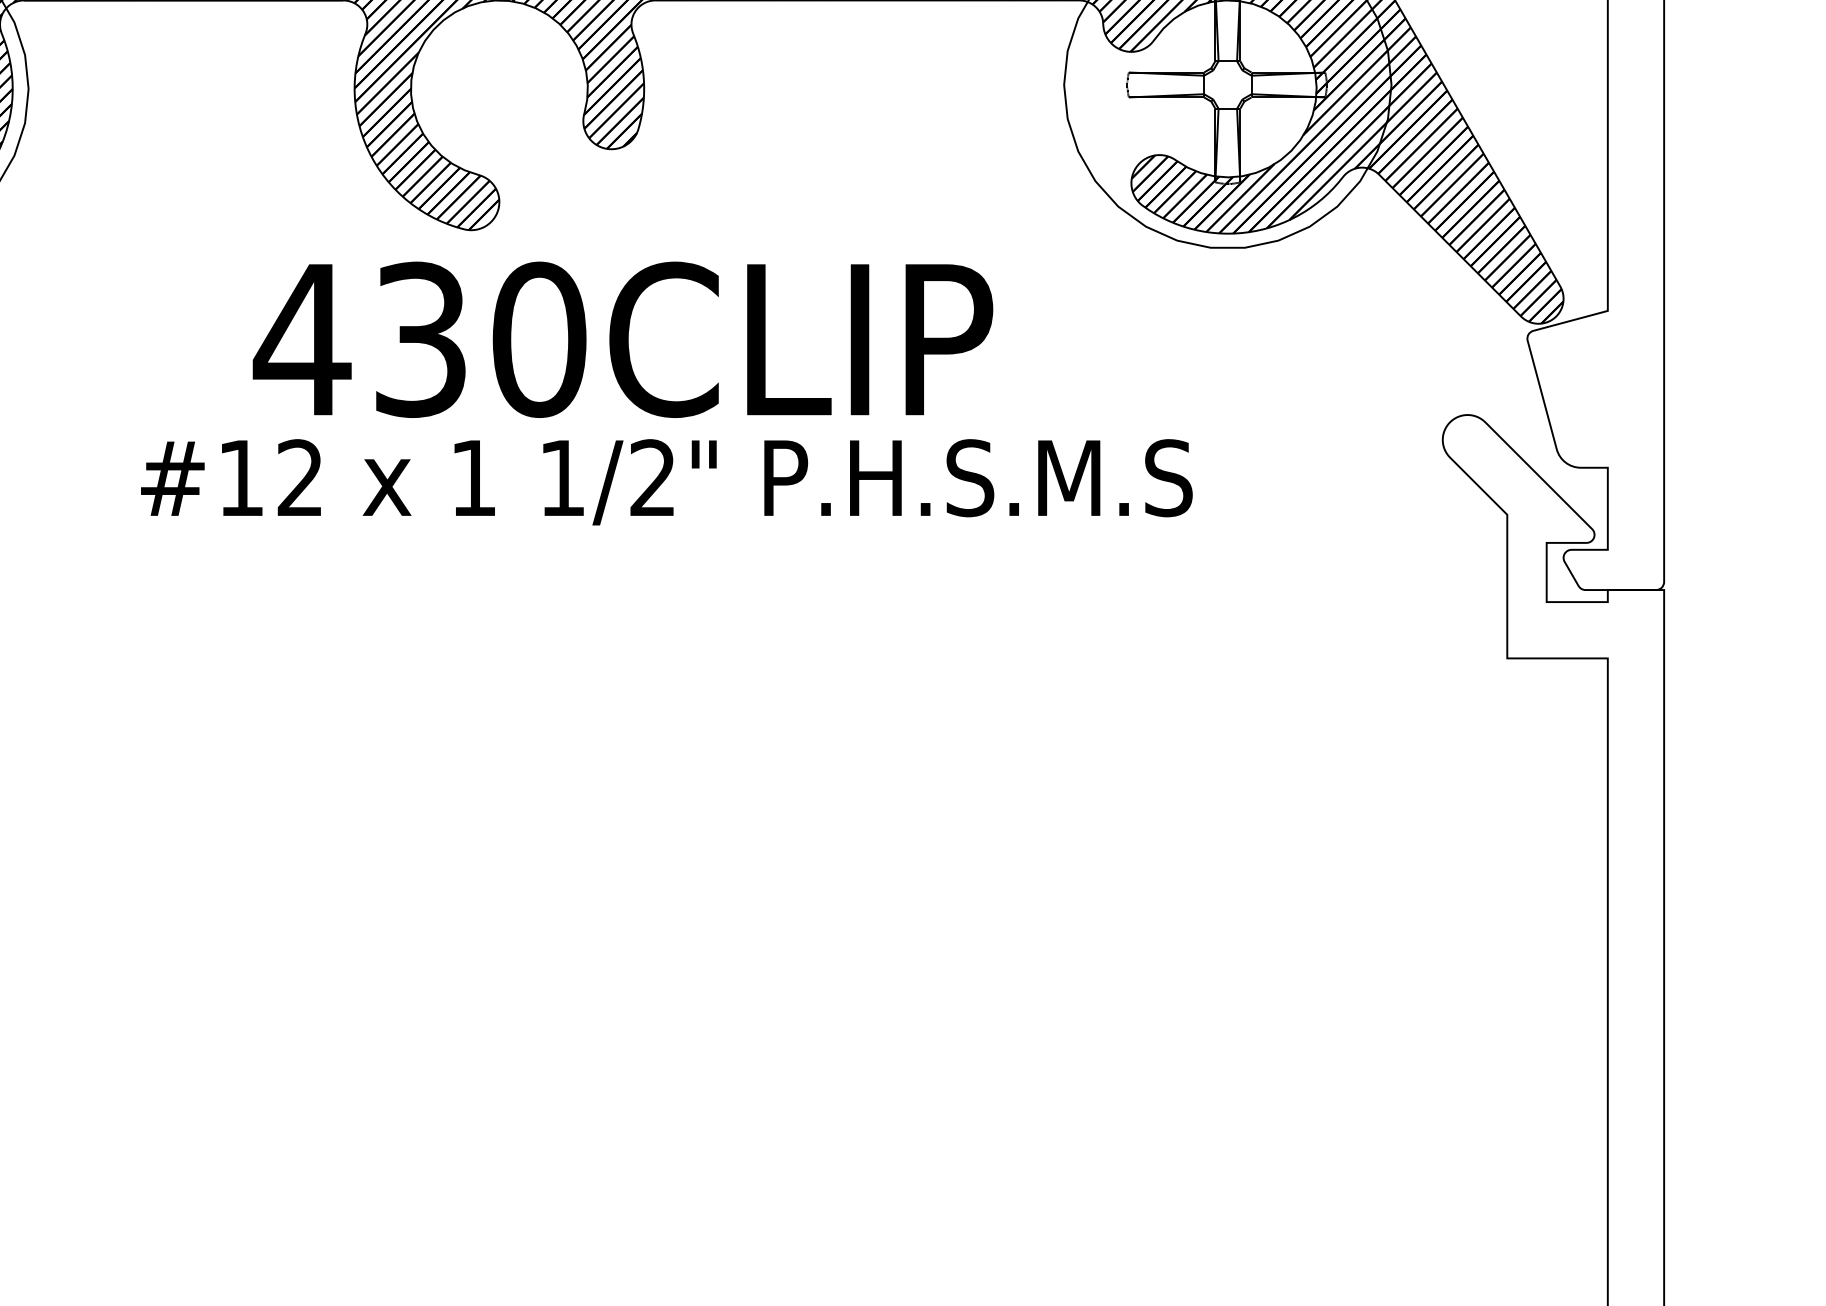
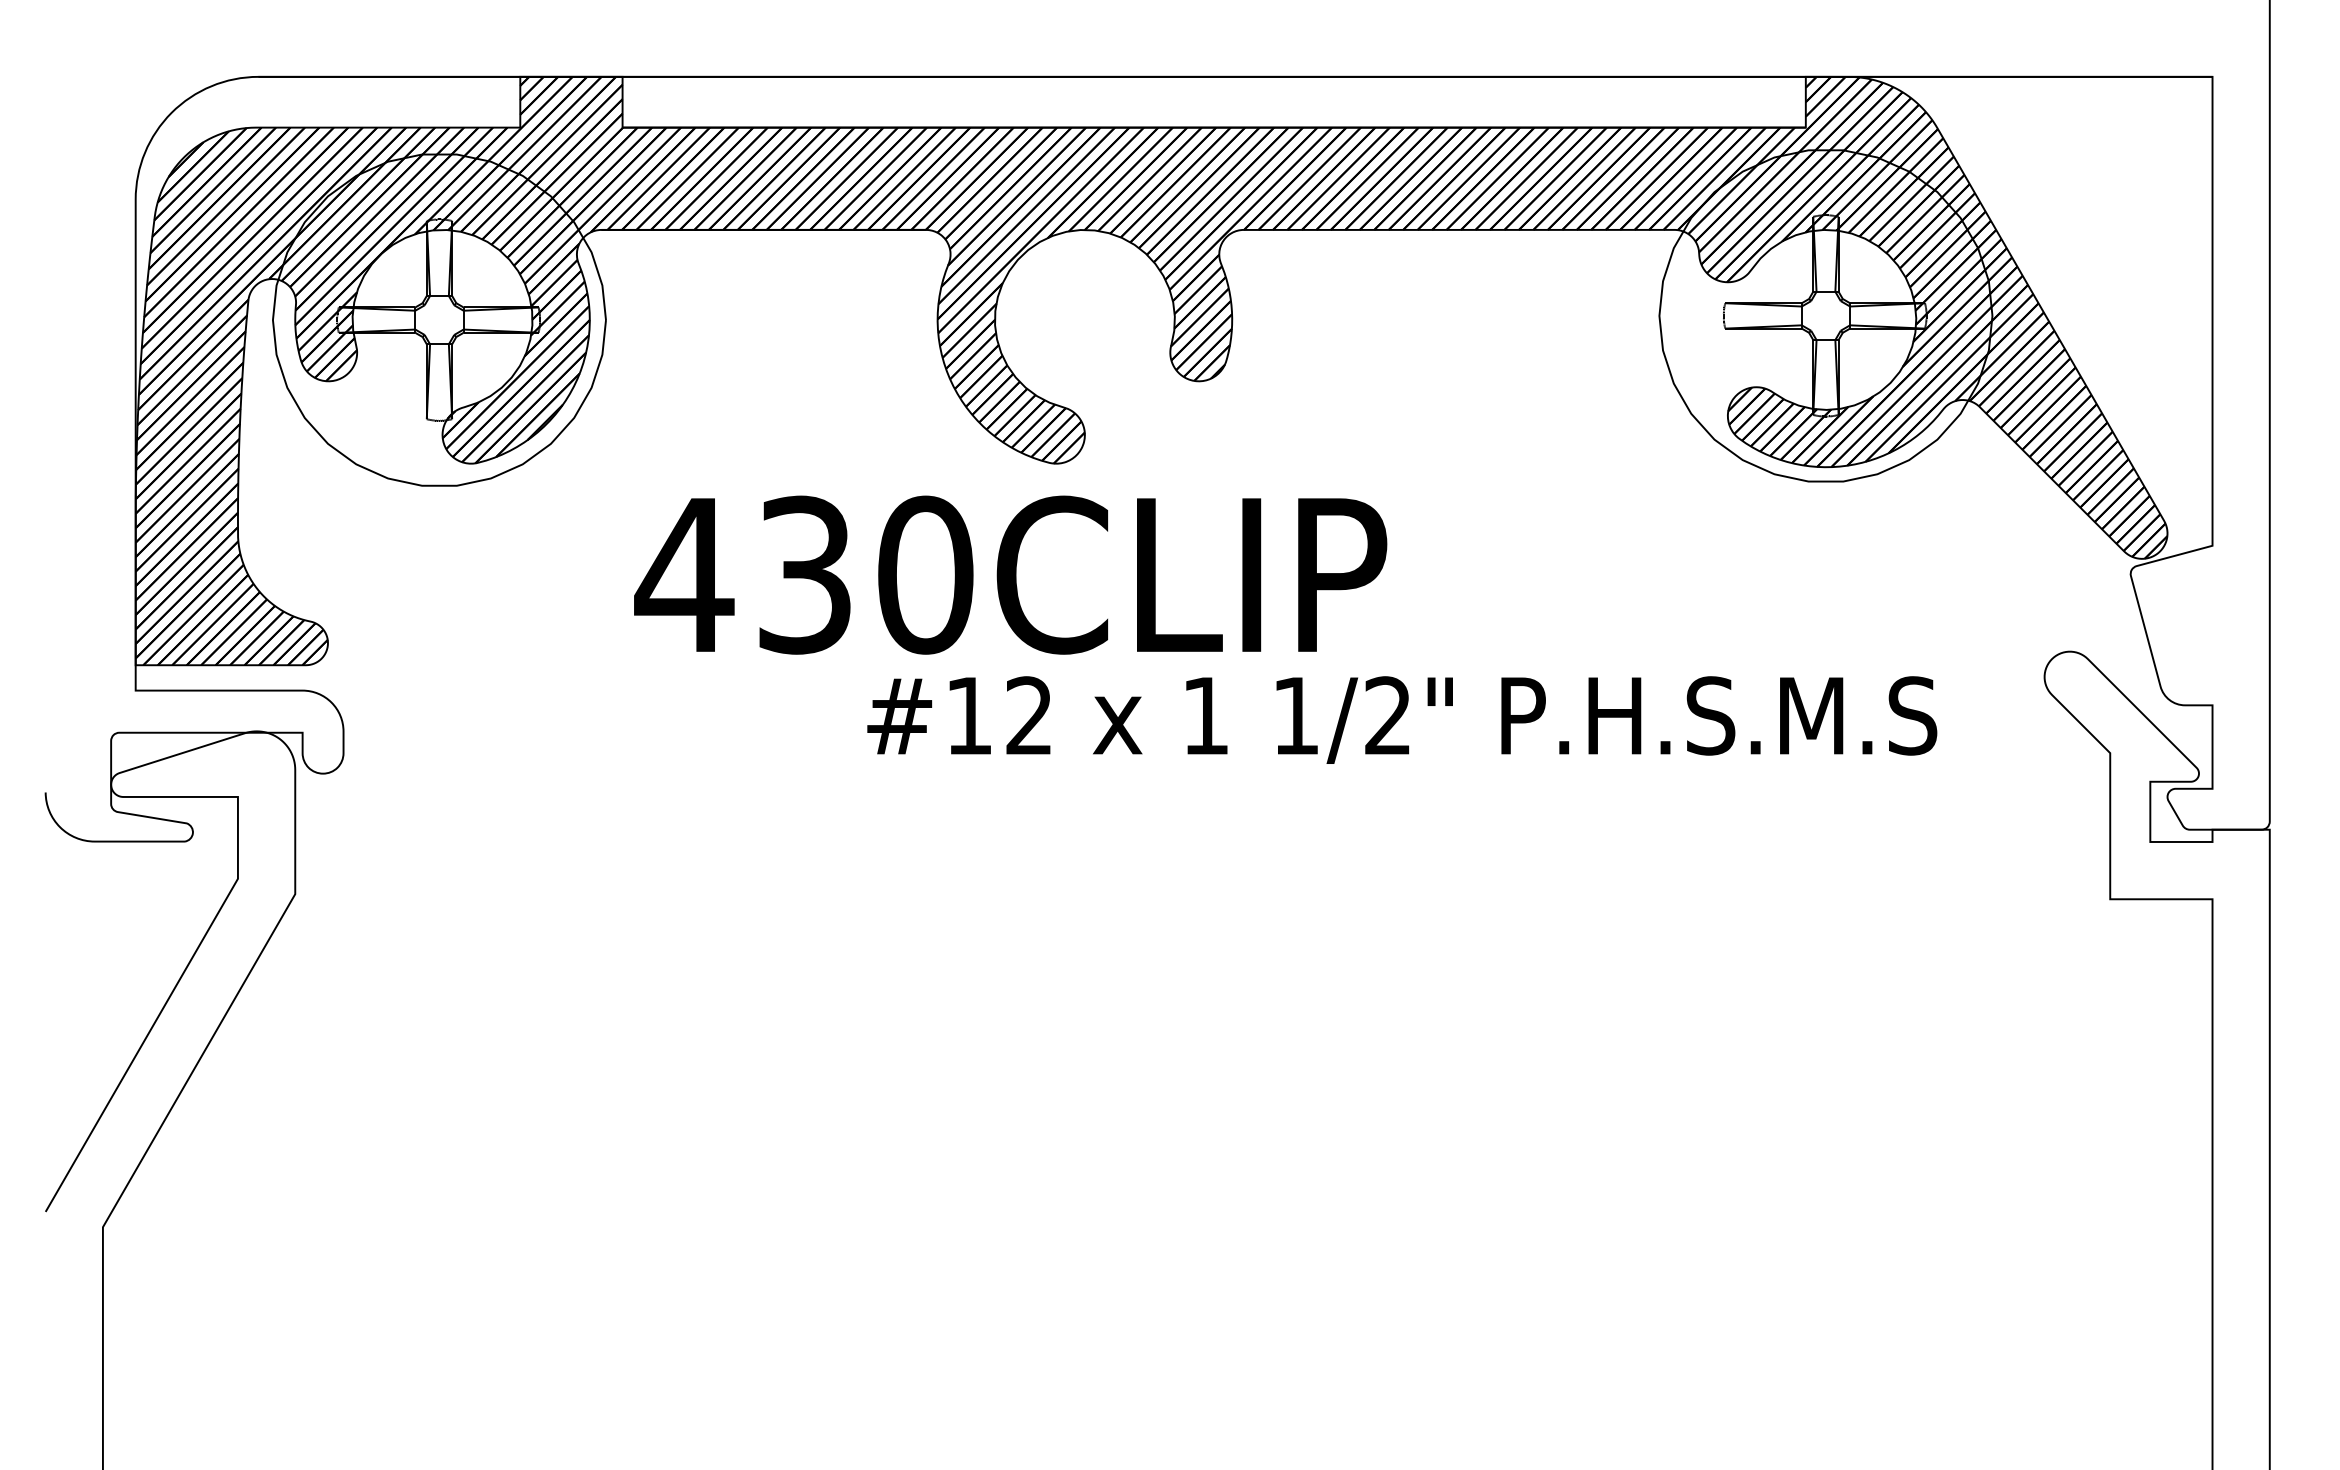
text: (622, 339) -> (1010, 574), moved
text: (667, 481) -> (1402, 719), moved

